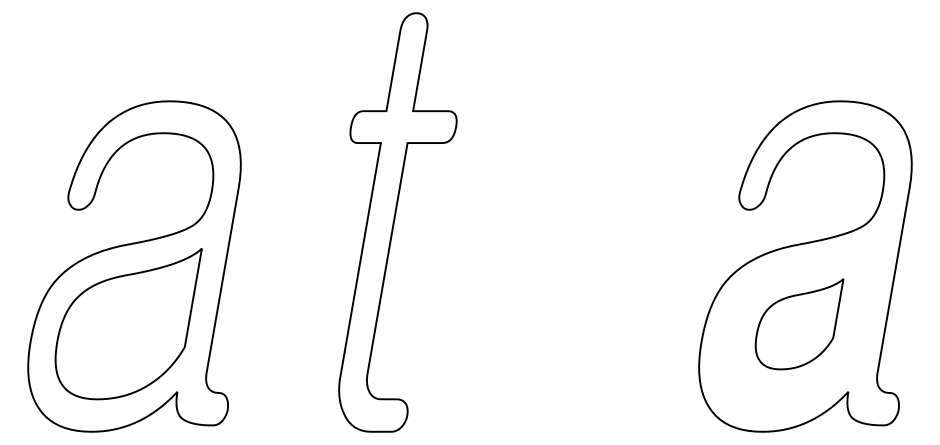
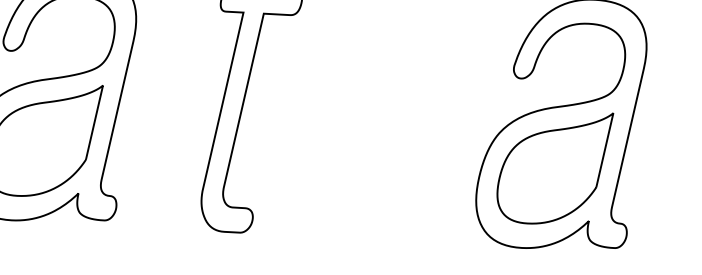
part: (799, 324) -> (554, 167), size x1.67

